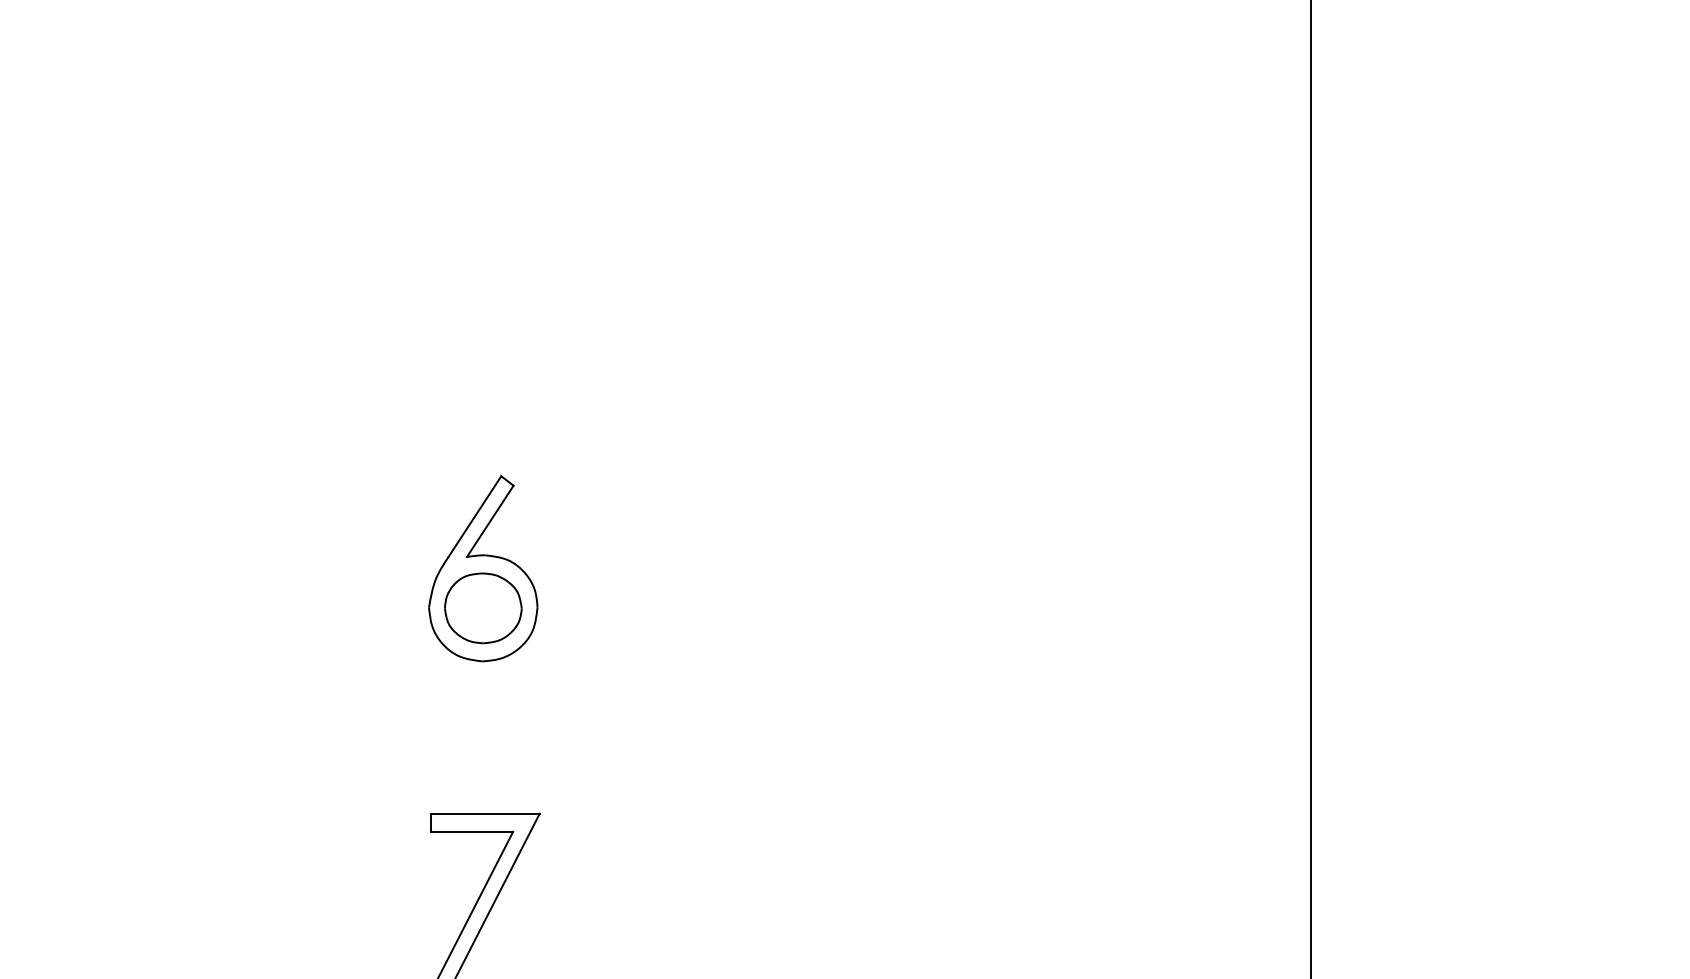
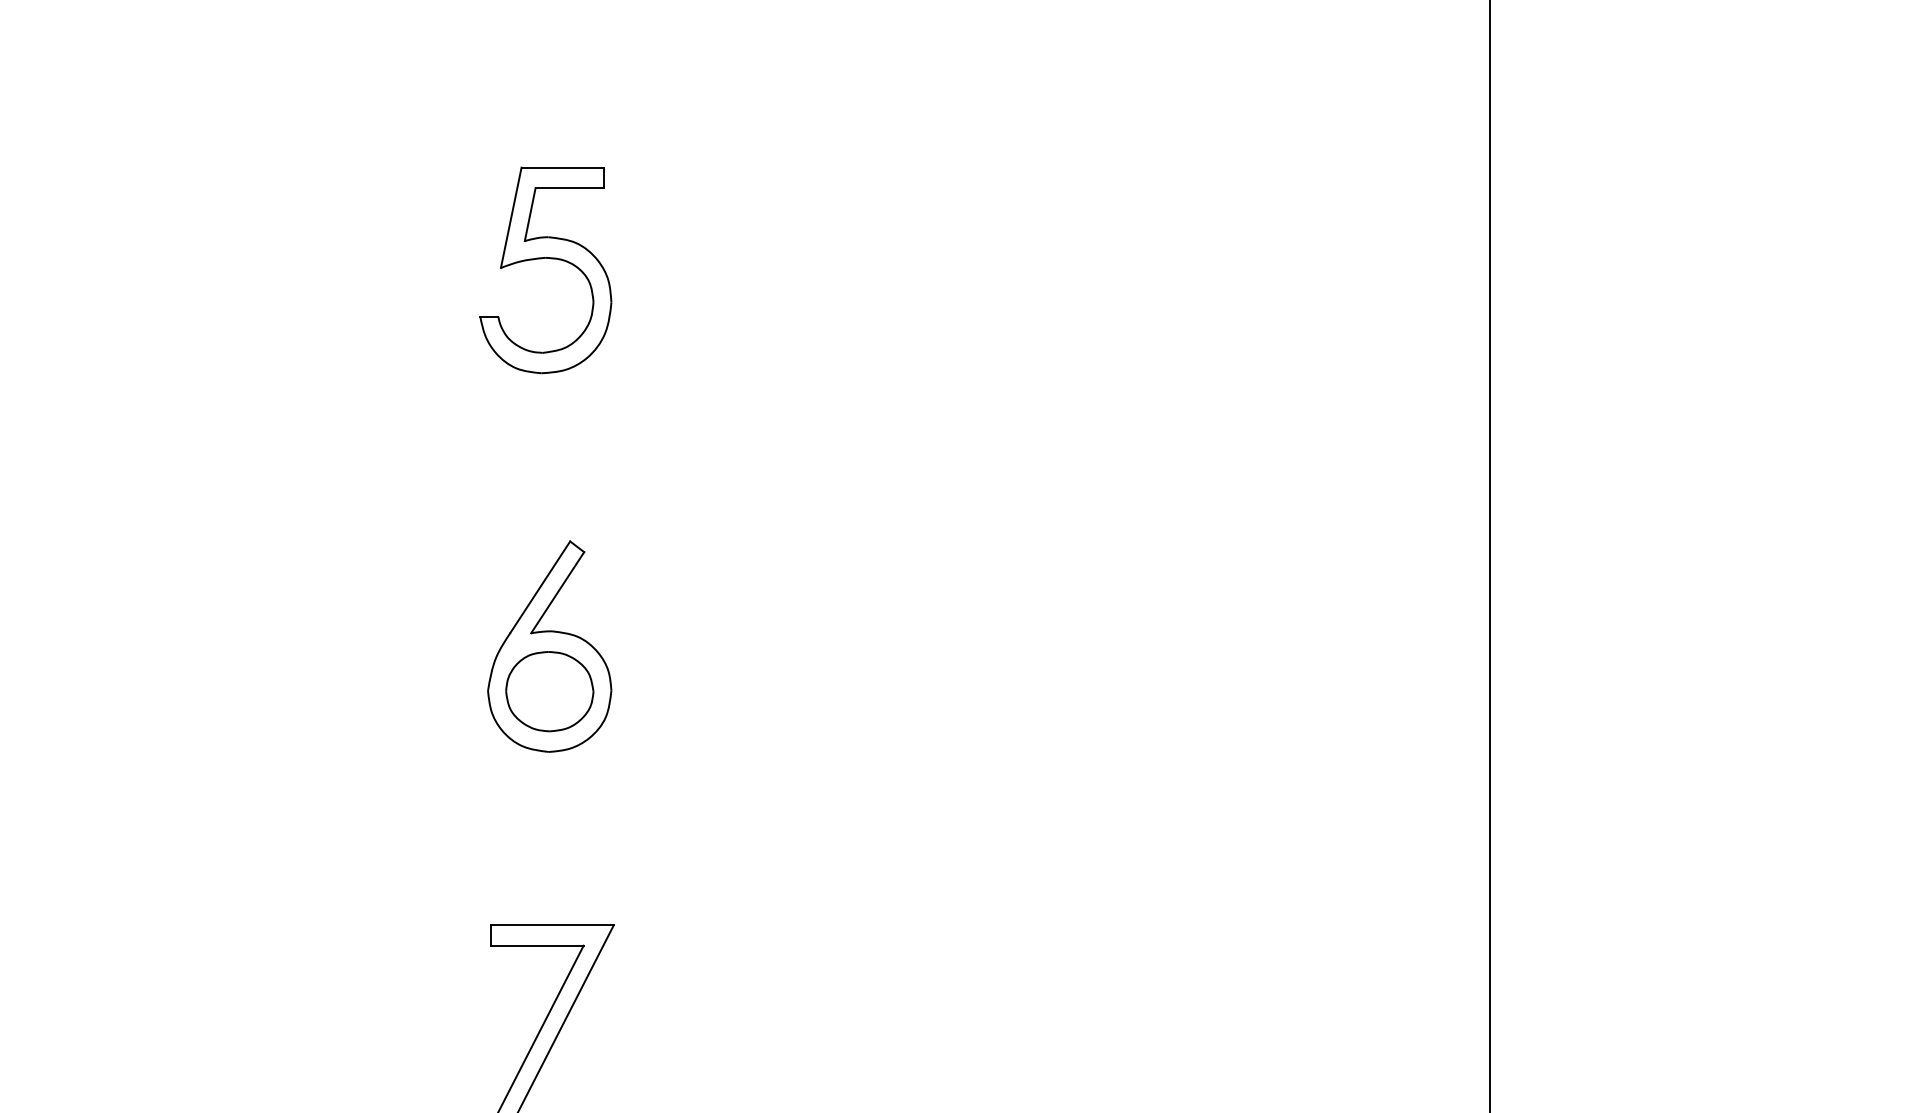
part: (476, 228) -> (541, 259), added

